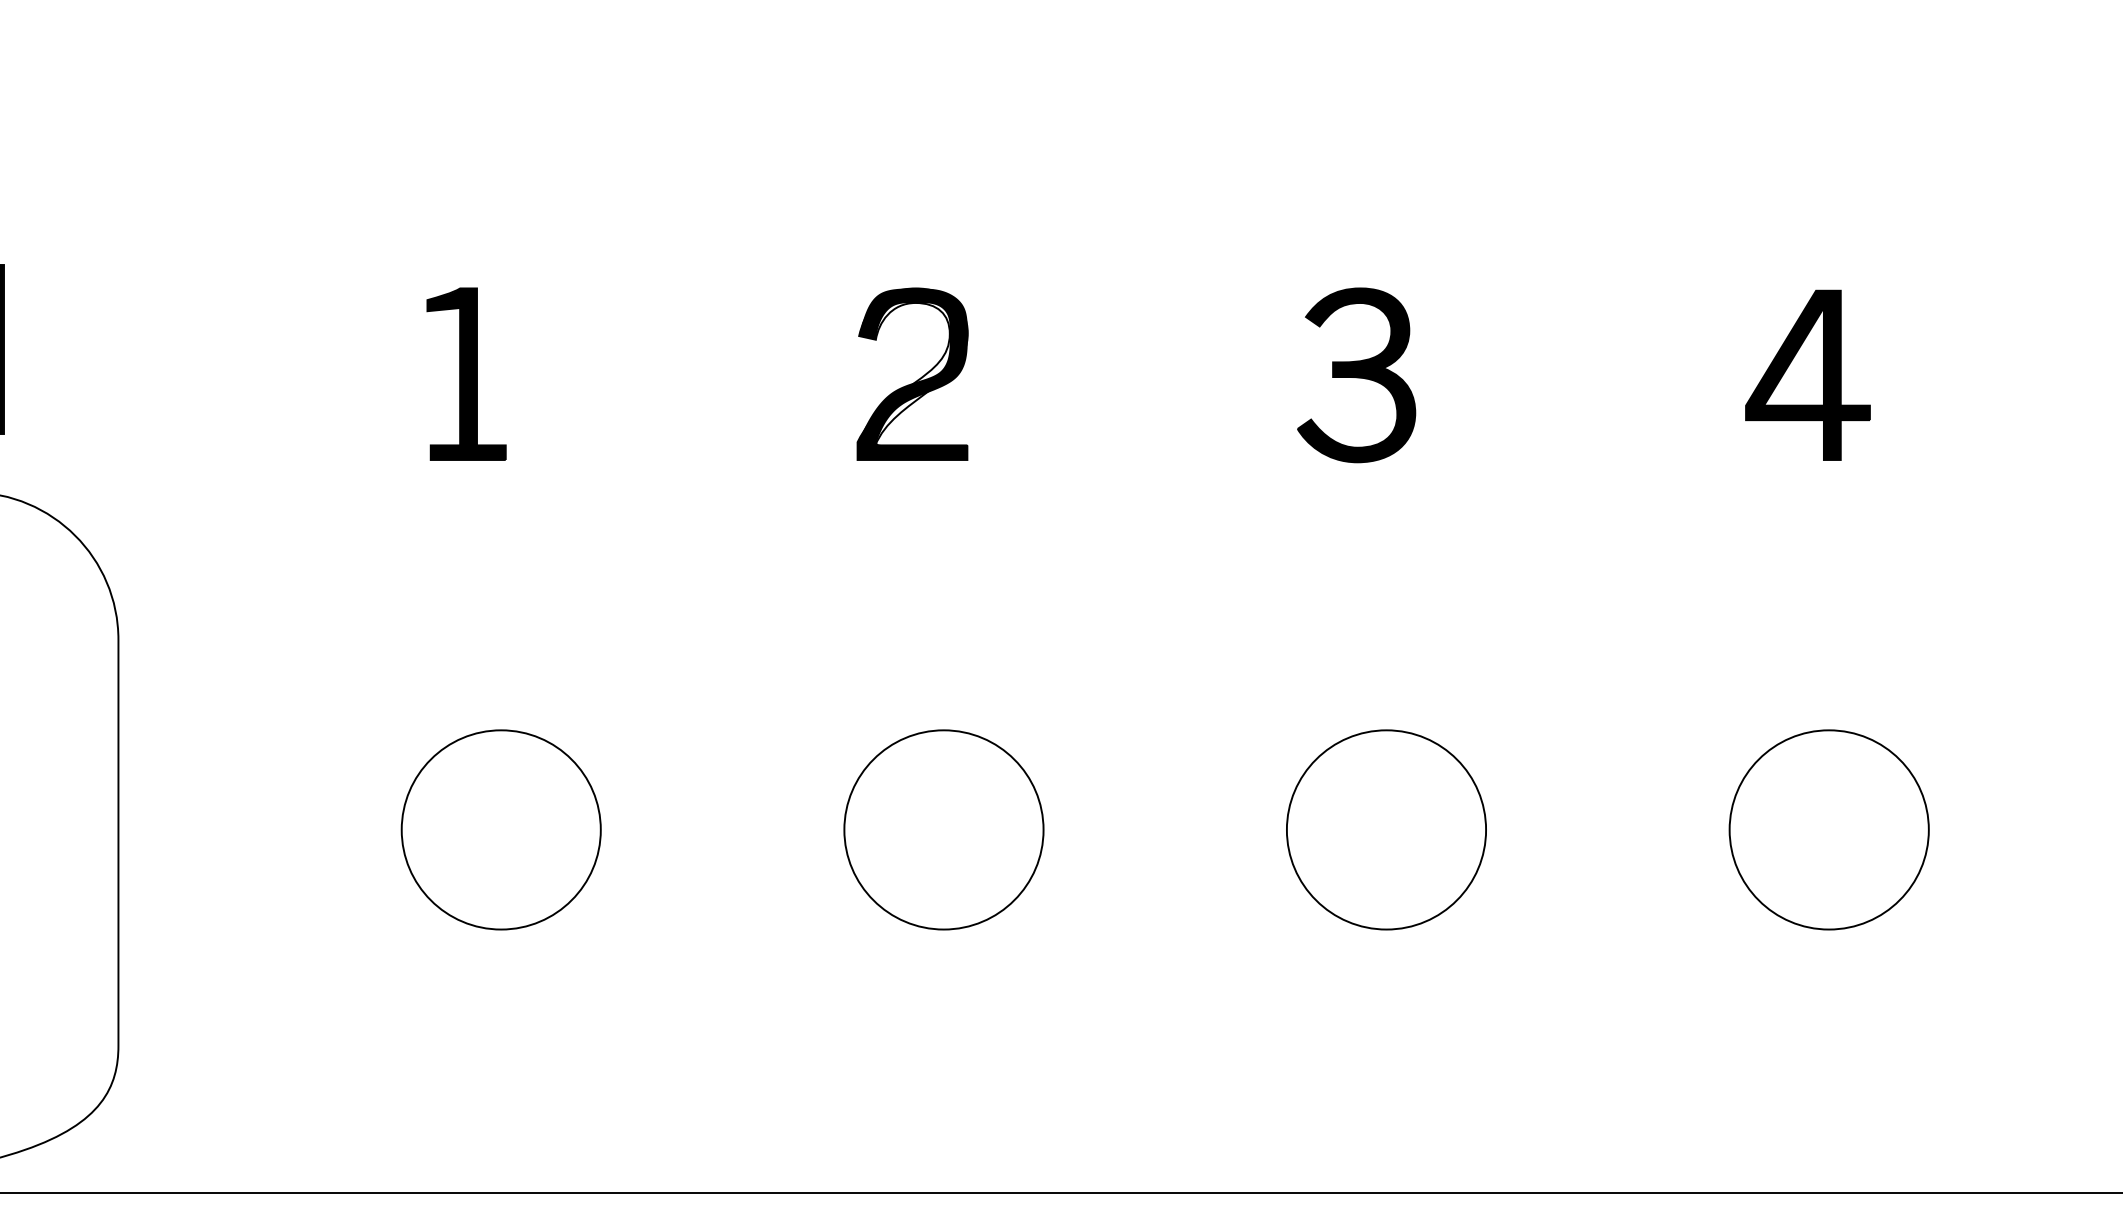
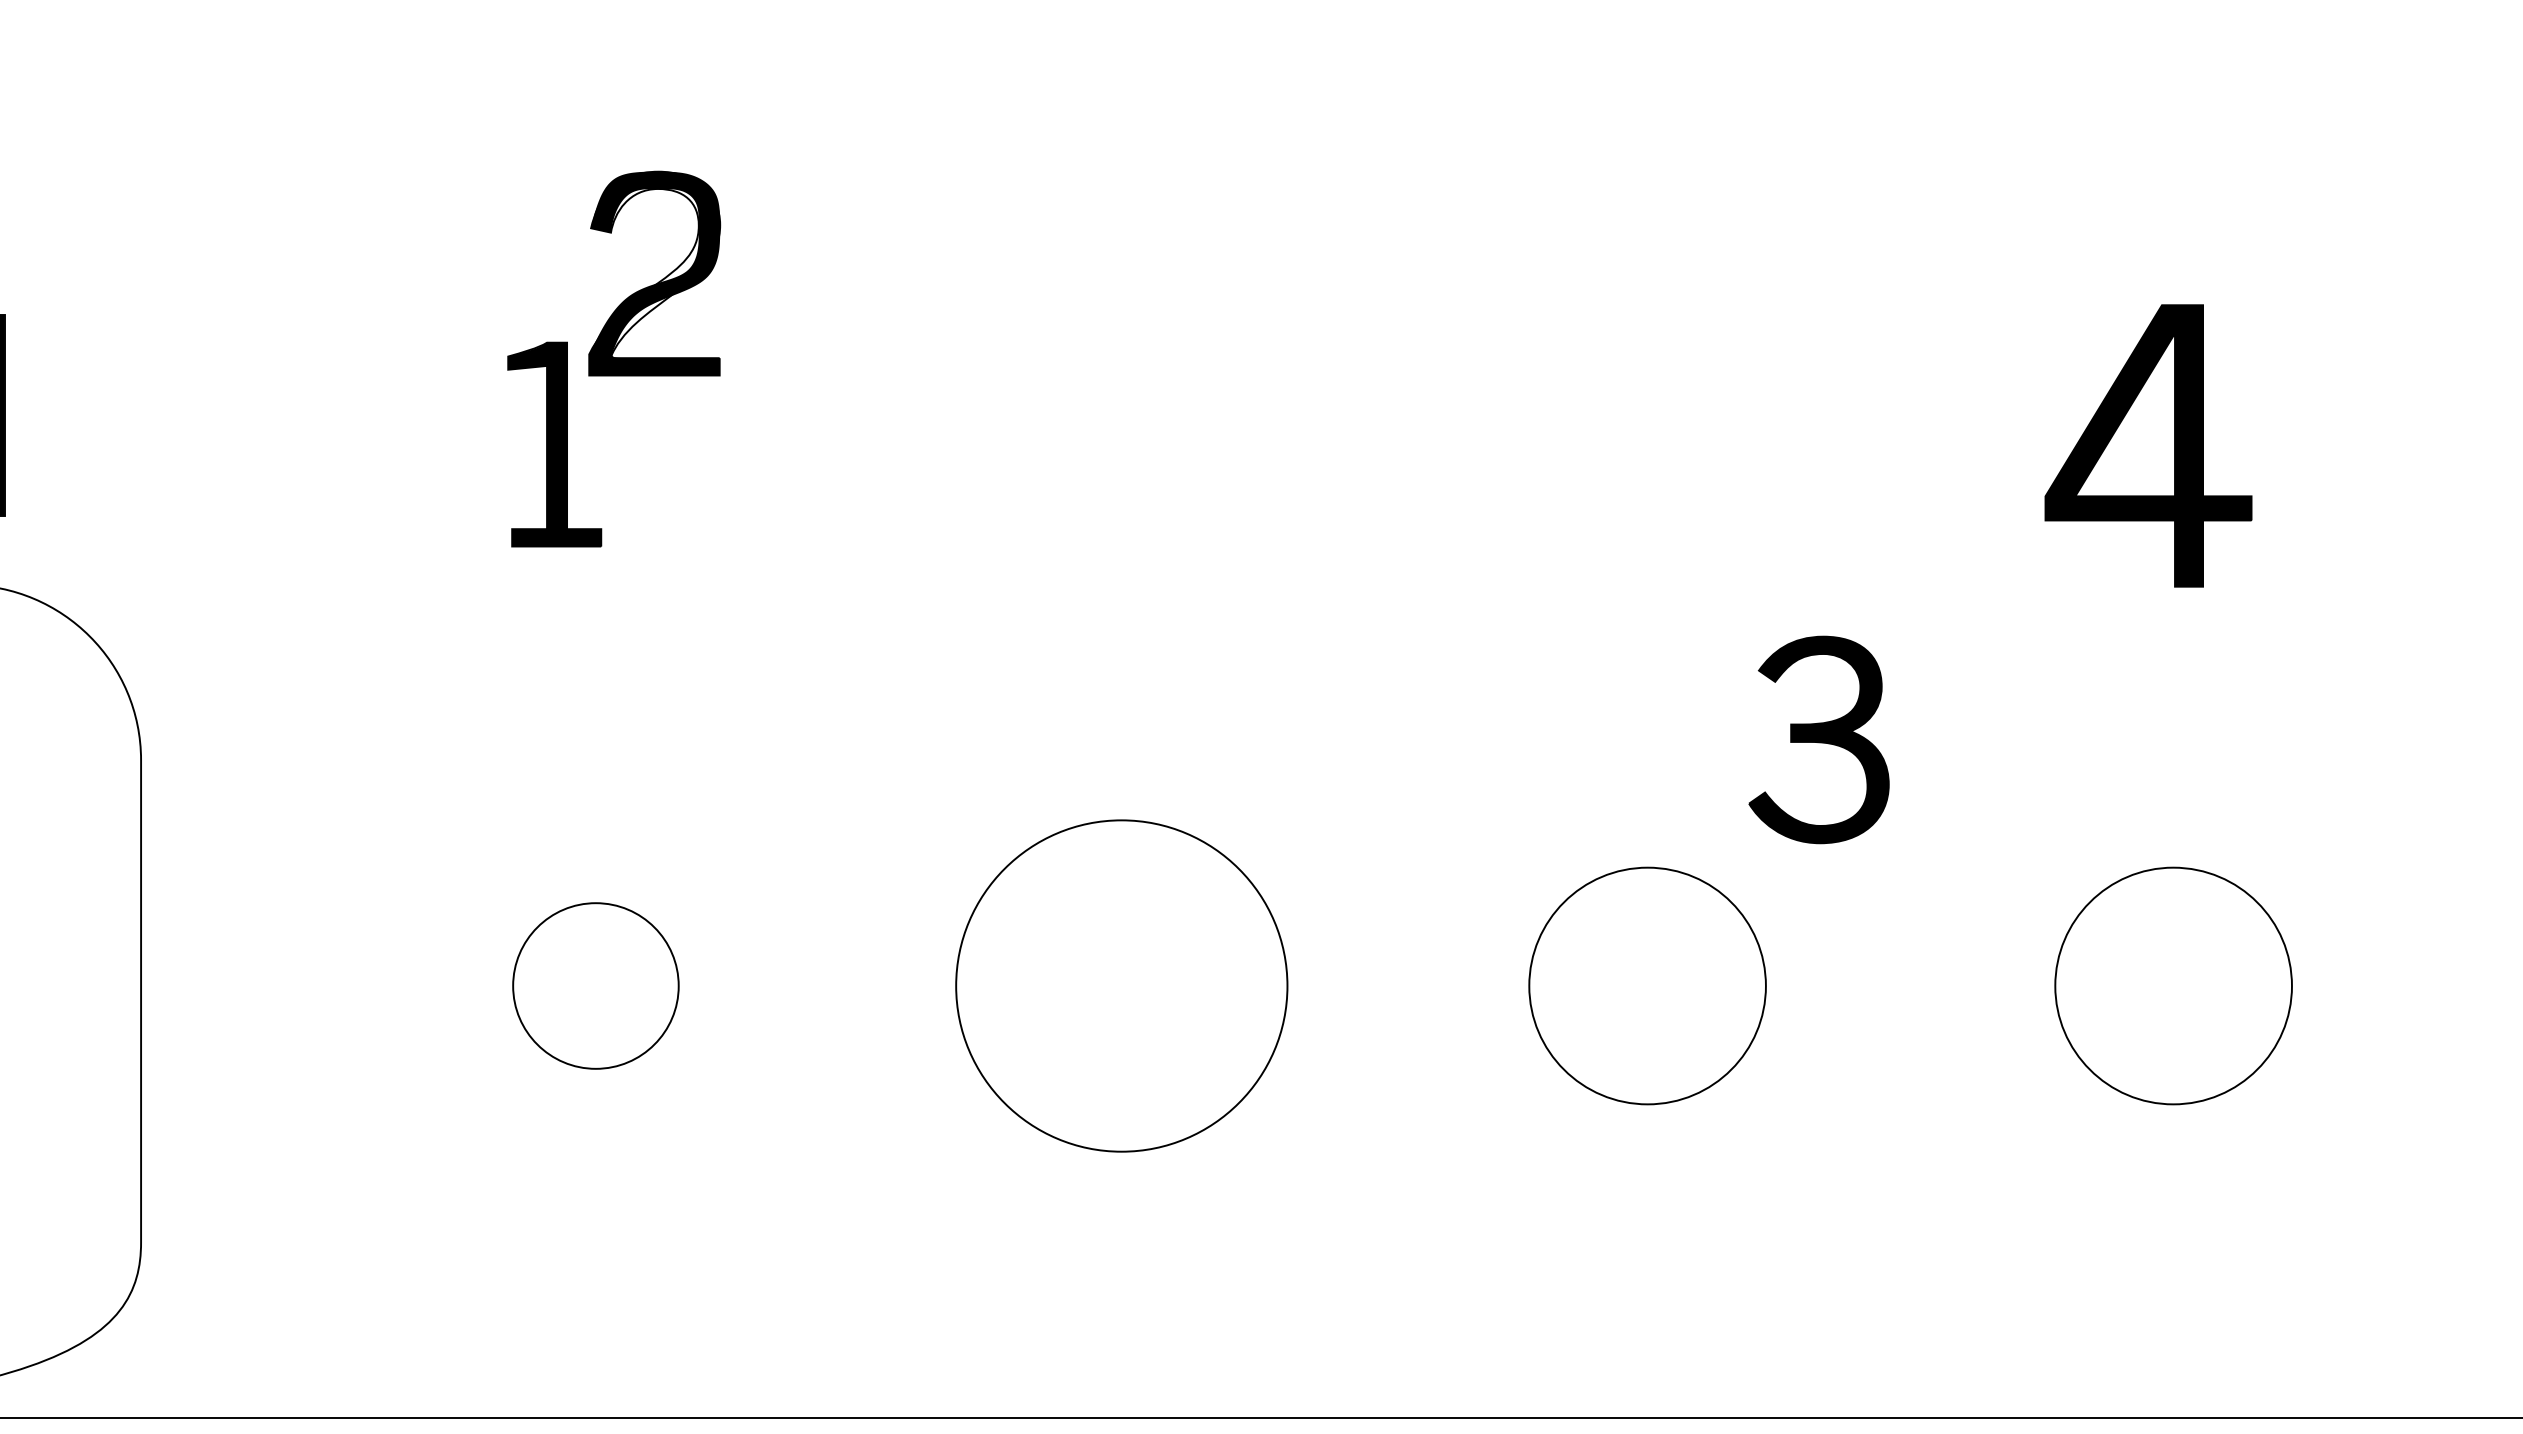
part: (1356, 374) -> (1818, 739), moved
part: (1807, 374) -> (2147, 445), size x1.4
part: (915, 380) -> (658, 281), moved
part: (500, 829) -> (595, 985), size x0.7
part: (943, 829) -> (1121, 985), size x1.4

